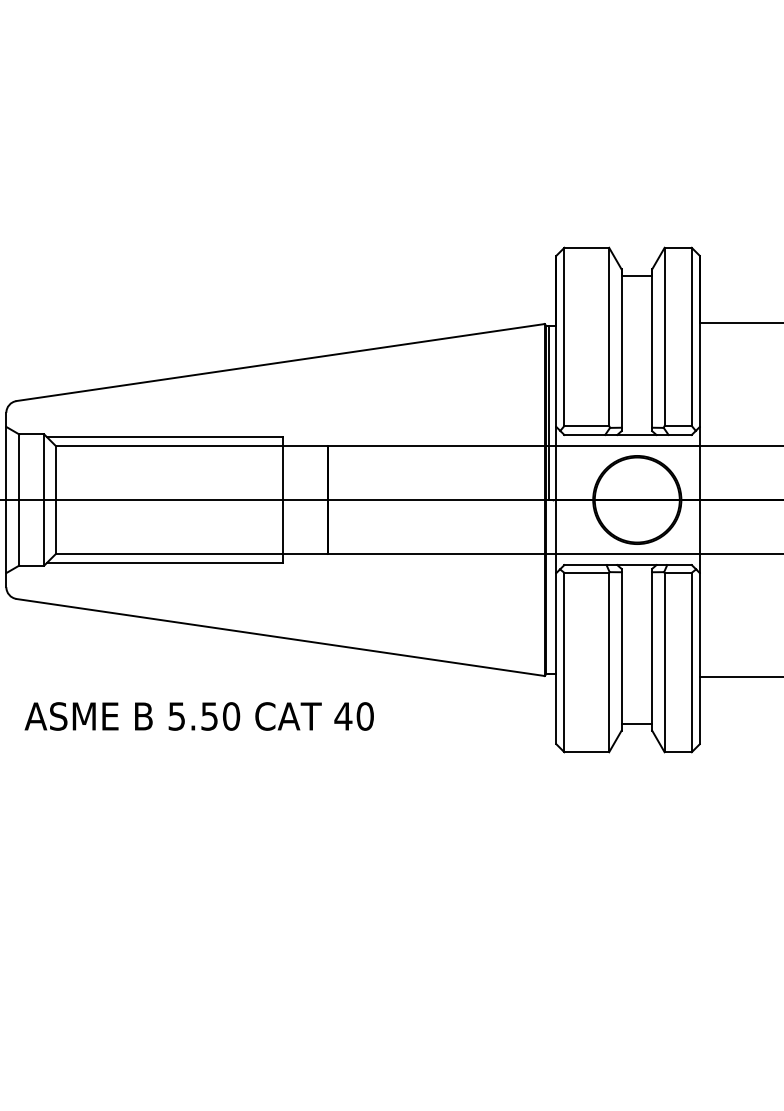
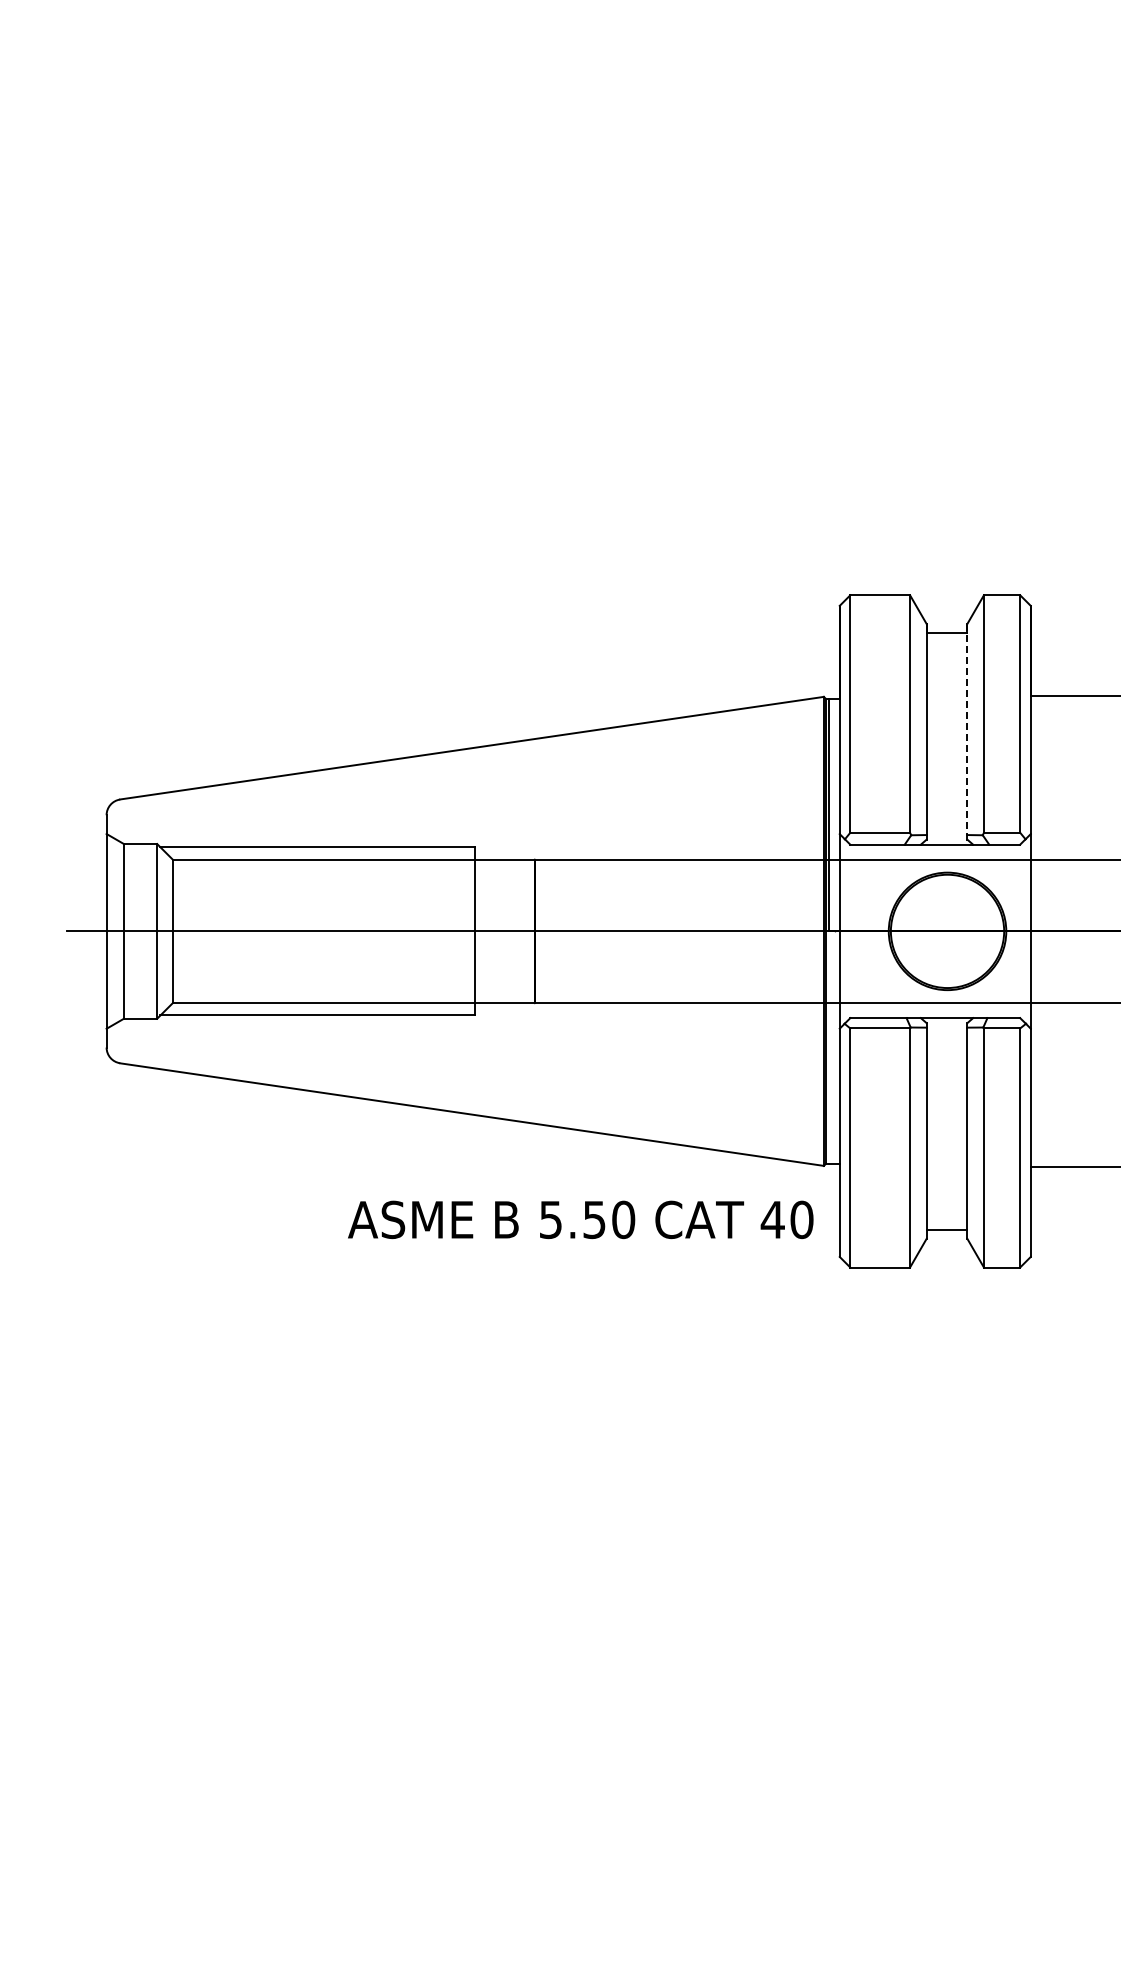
line: (652, 348) -> (967, 729), solid -> dashed
text: (199, 716) -> (580, 1219), moved

